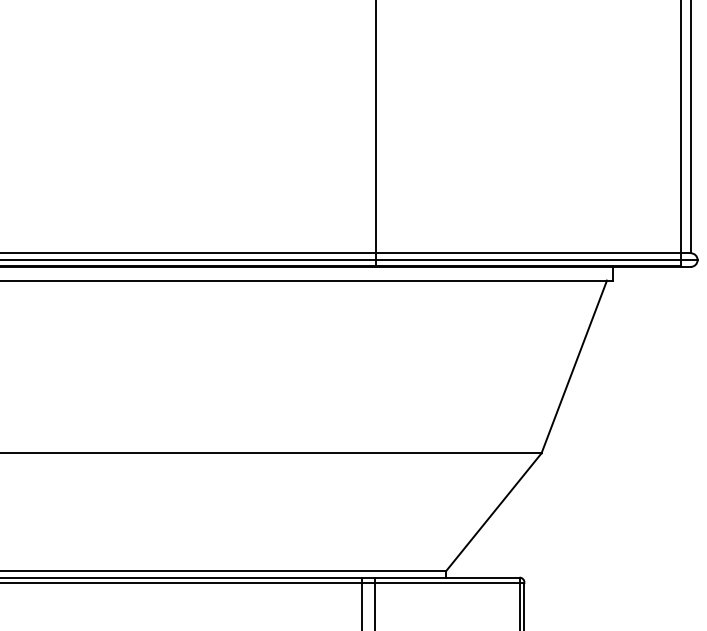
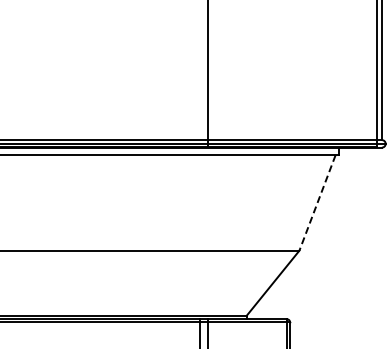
line: (574, 367) -> (317, 203), solid -> dashed

